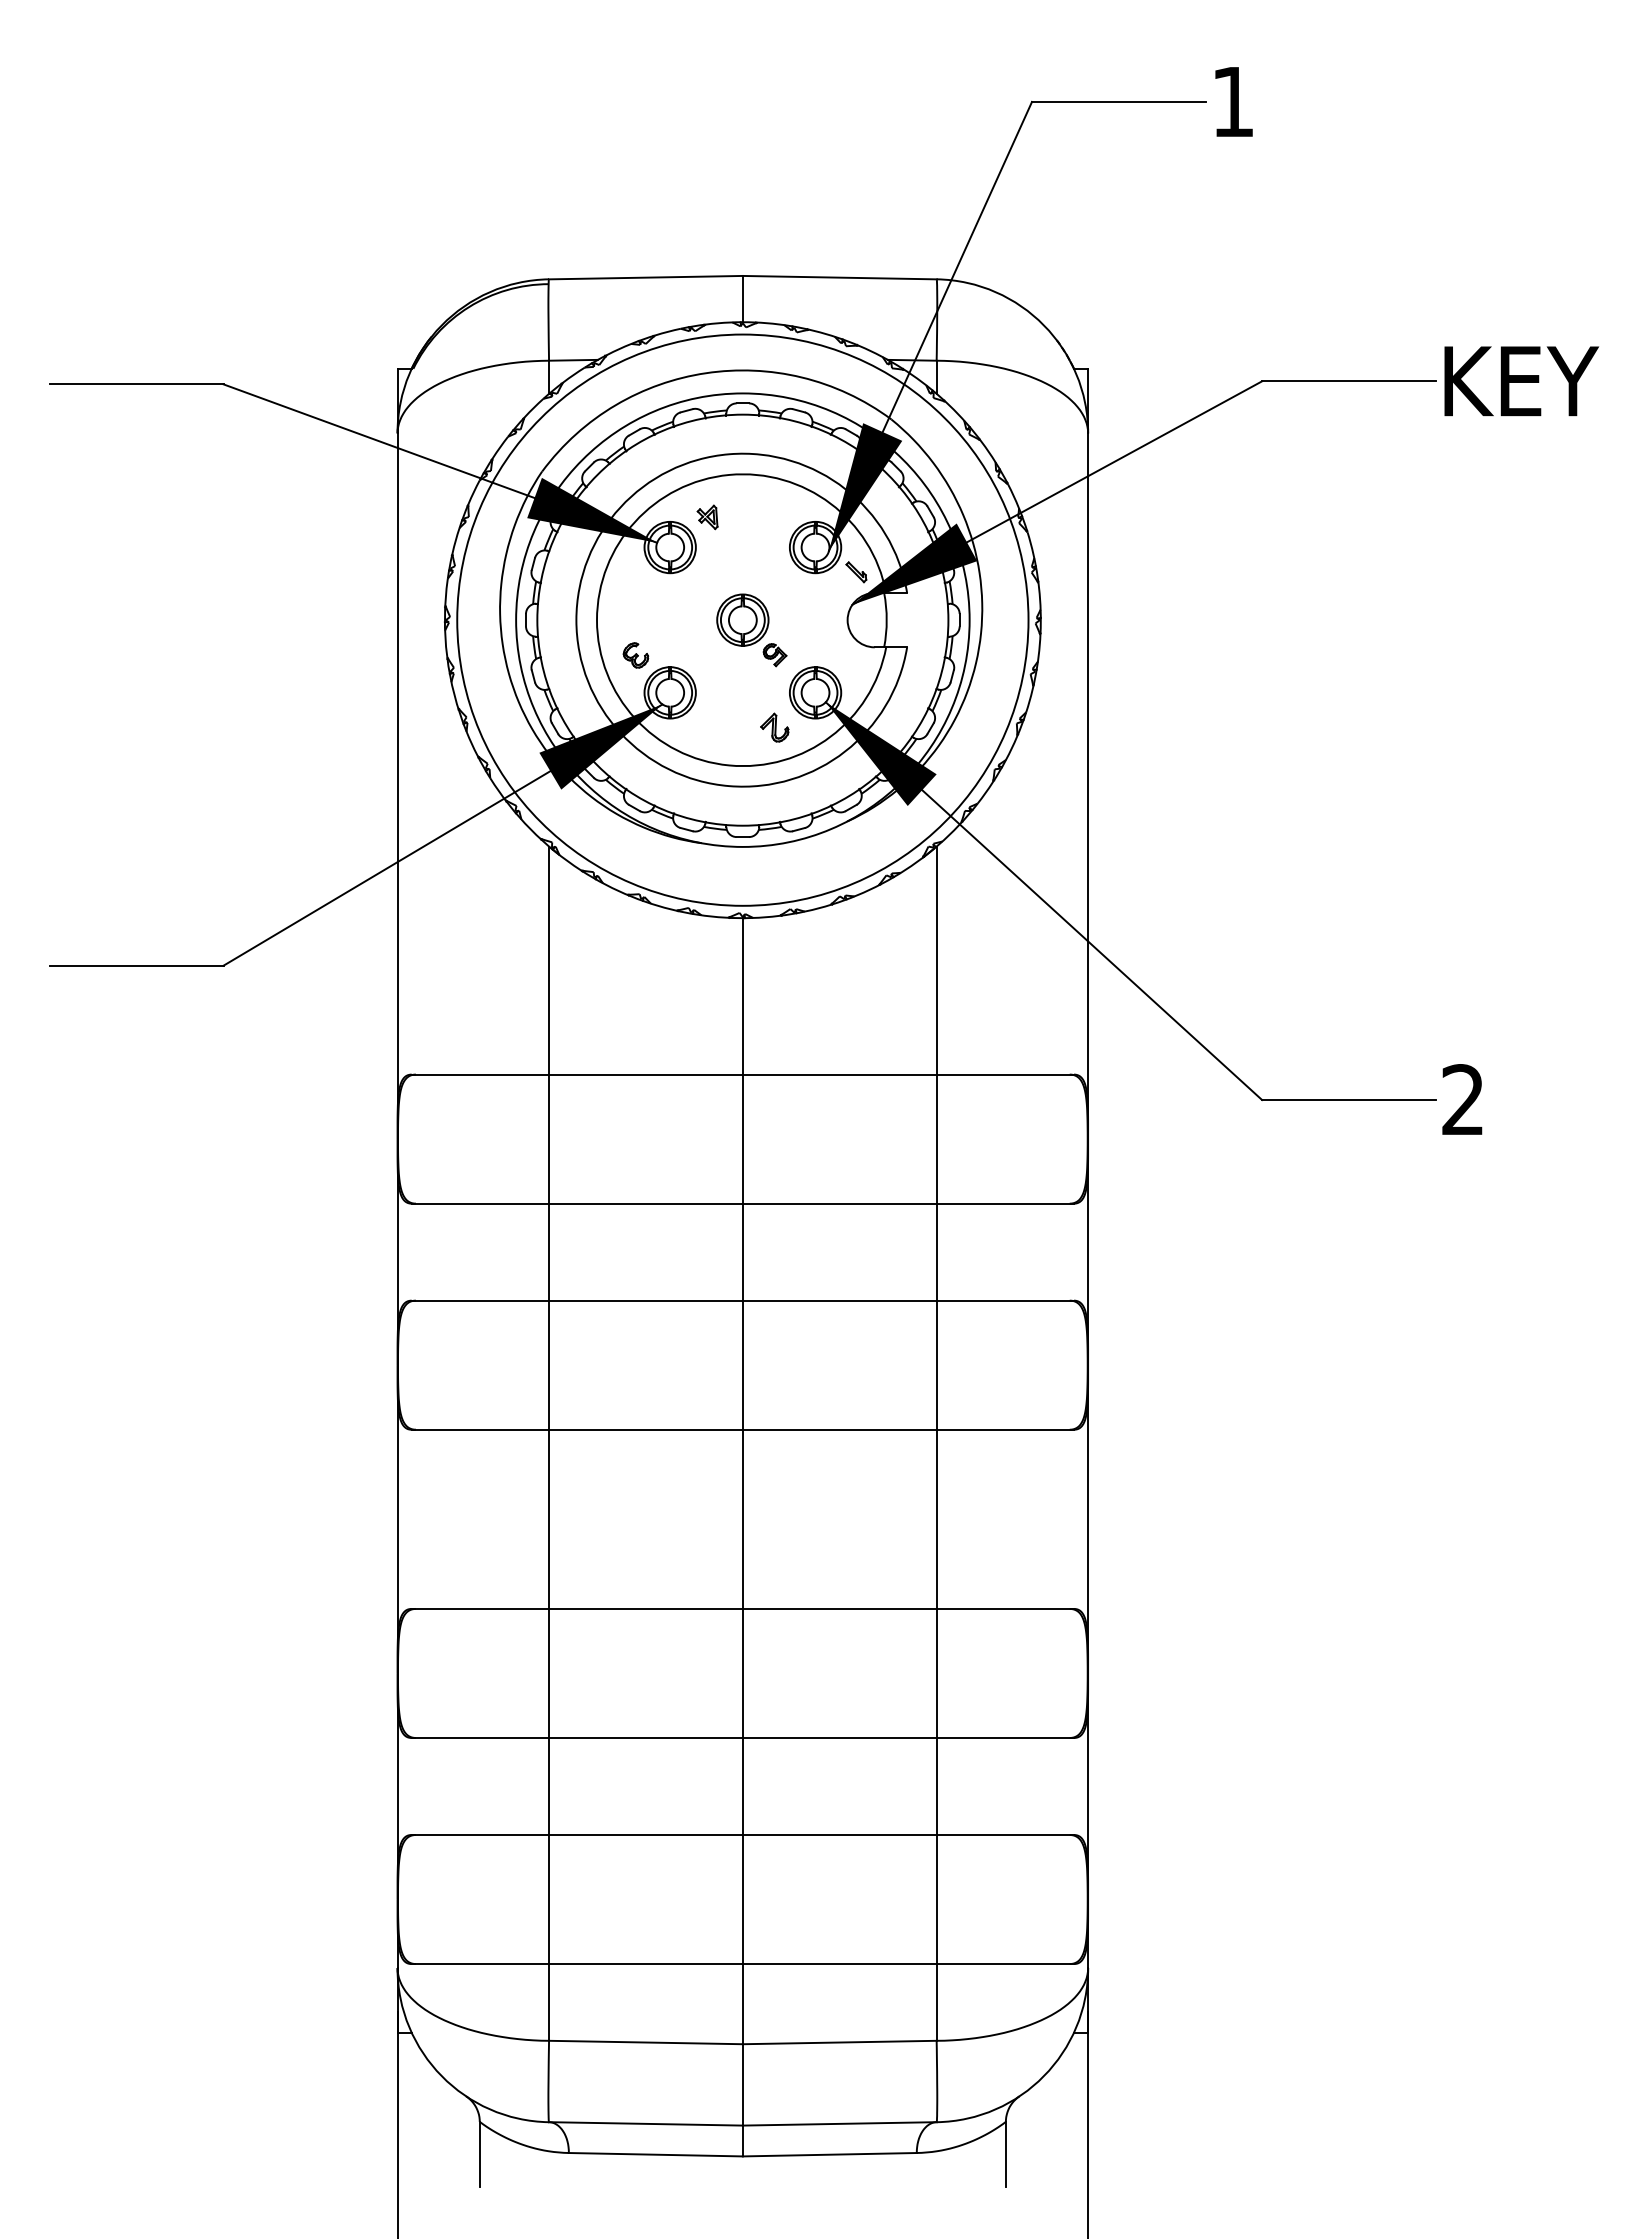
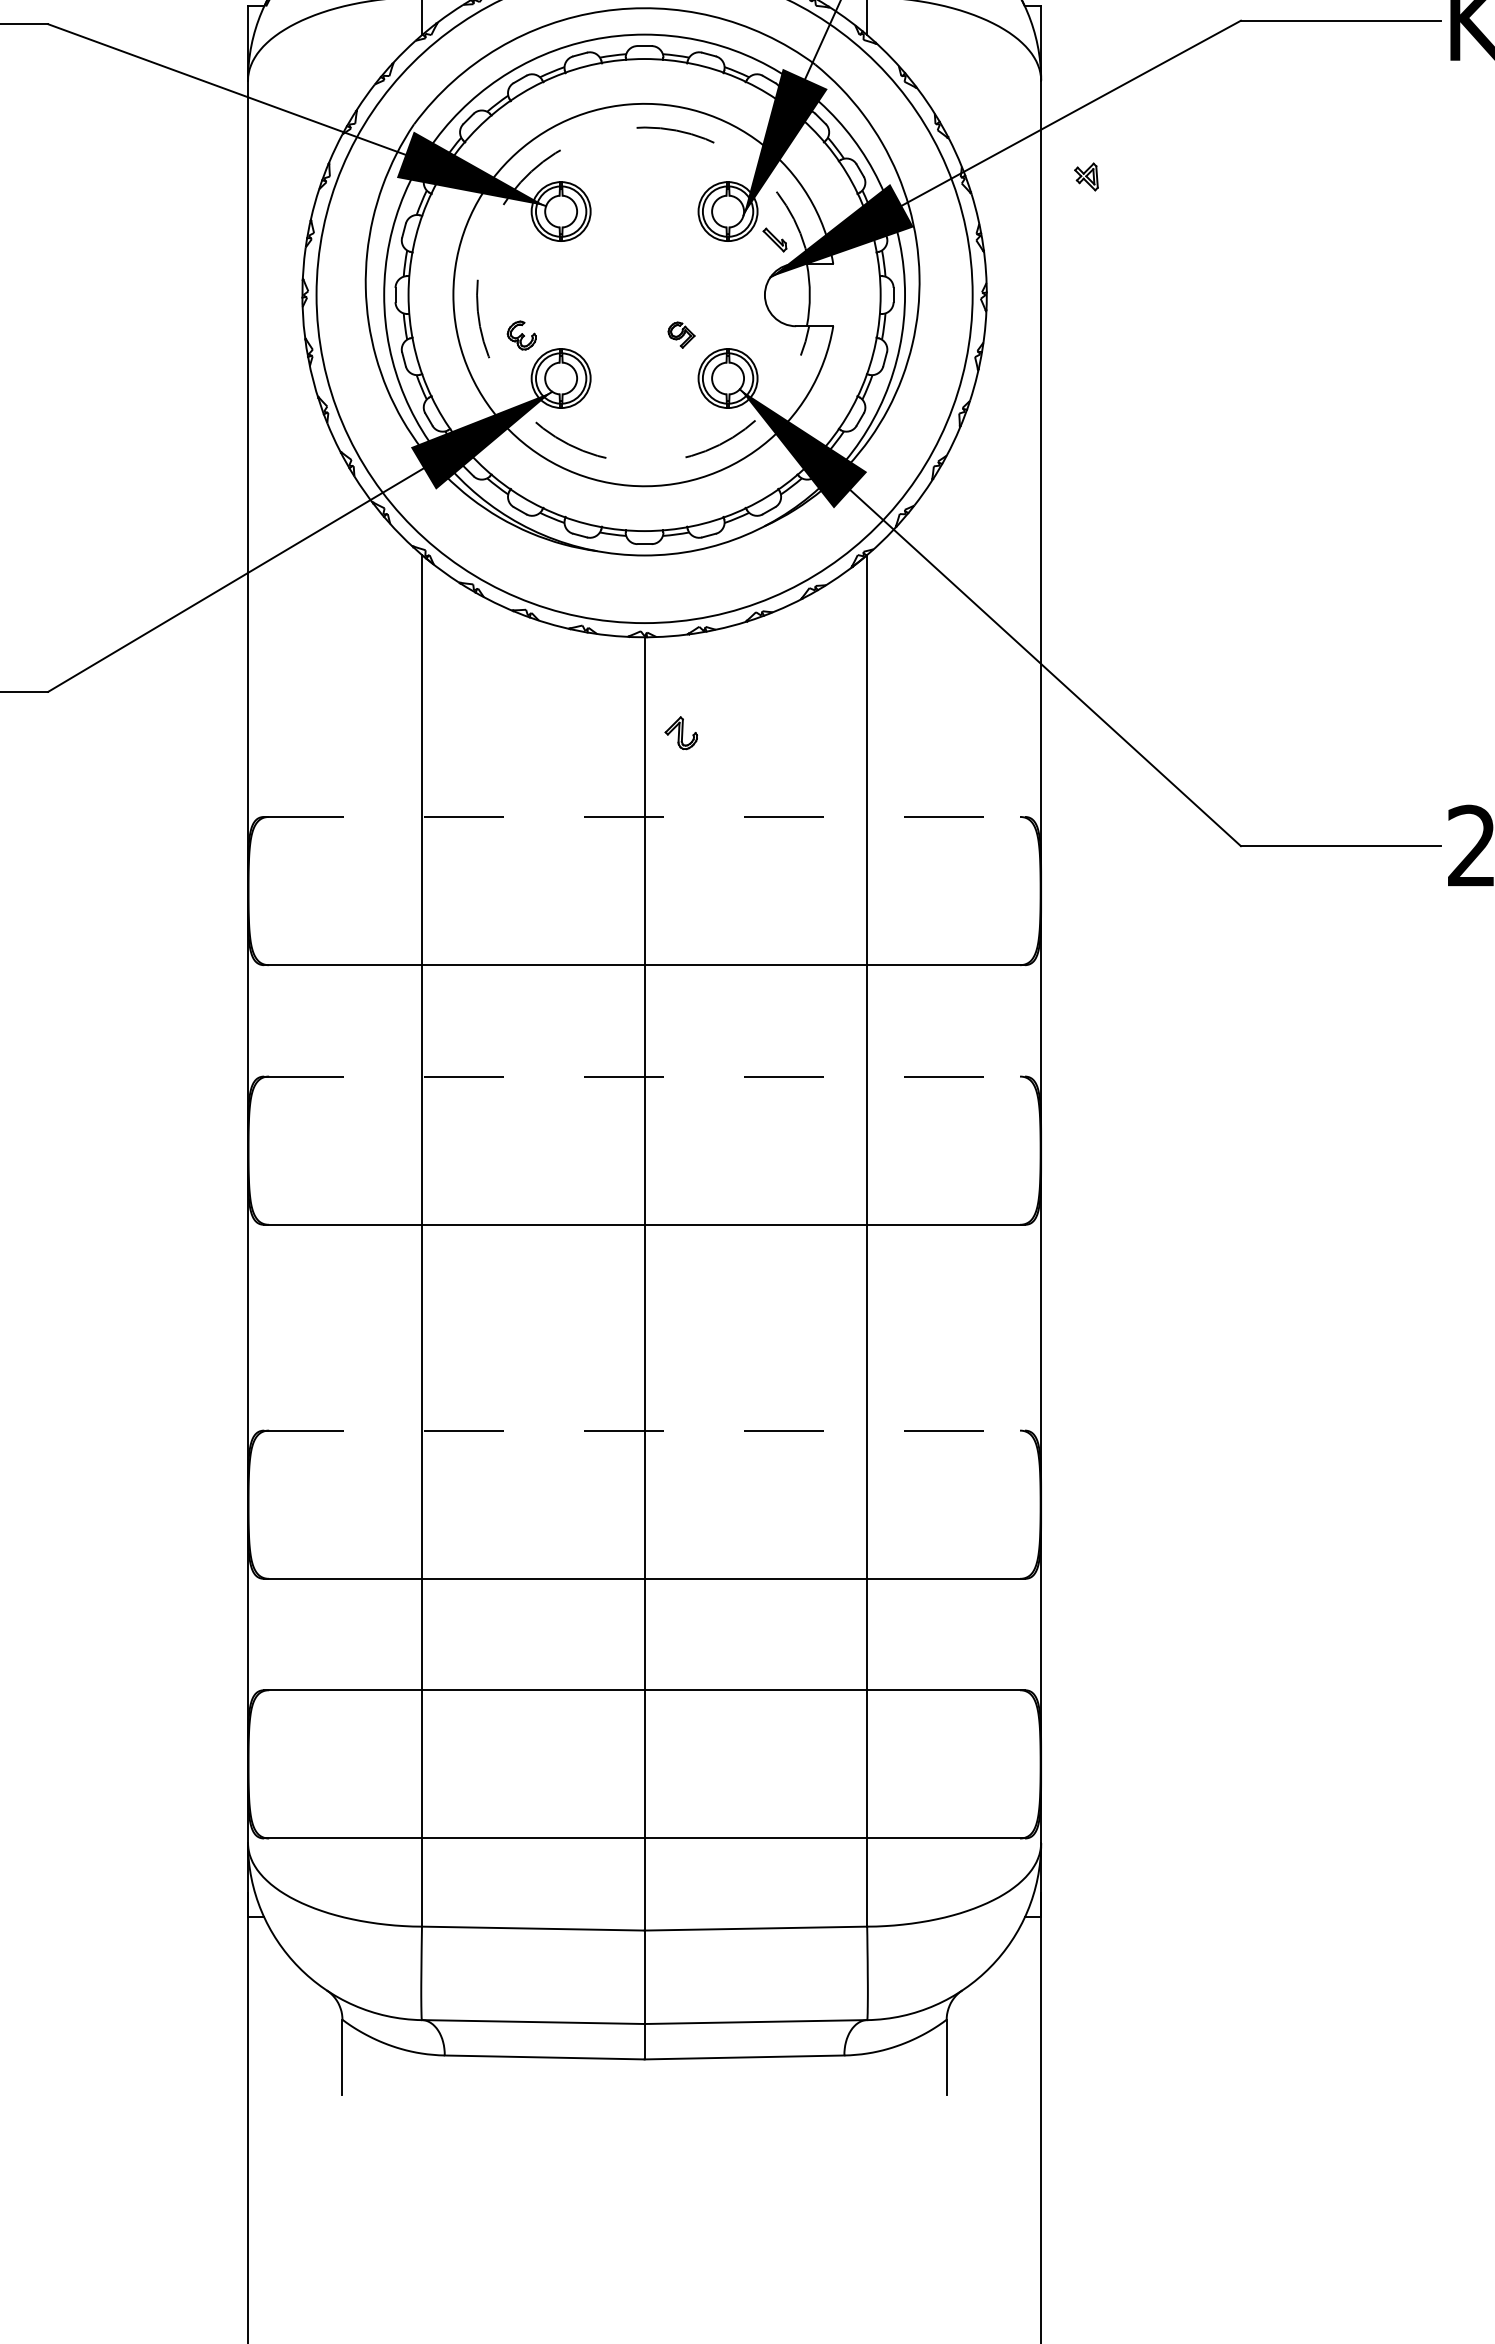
part: (707, 517) -> (1086, 177), moved
part: (742, 619) -> (644, 294), removed
arc: (597, 620) -> (477, 295), solid -> dashed
part: (774, 727) -> (680, 732), moved
line: (743, 1074) -> (645, 816), solid -> dashed
line: (743, 1300) -> (645, 1076), solid -> dashed
line: (743, 1608) -> (645, 1430), solid -> dashed

